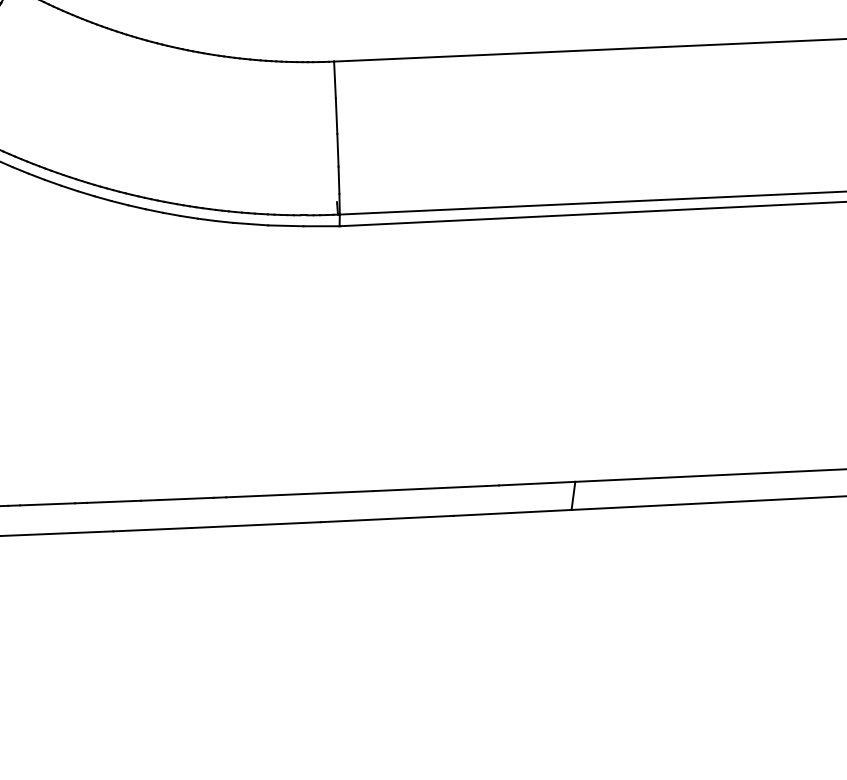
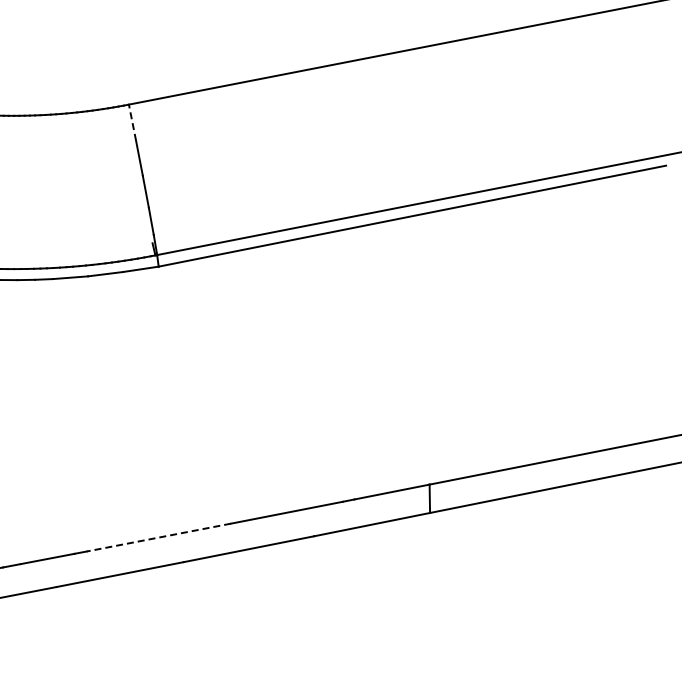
line: (334, 79) -> (131, 122), solid -> dashed
line: (299, 494) -> (158, 537), solid -> dashed

